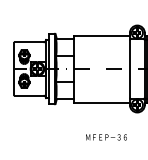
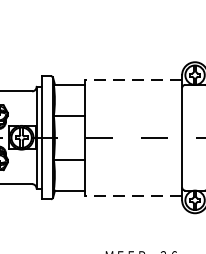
line: (101, 35) -> (132, 79), solid -> dashed
line: (101, 102) -> (132, 195), solid -> dashed

